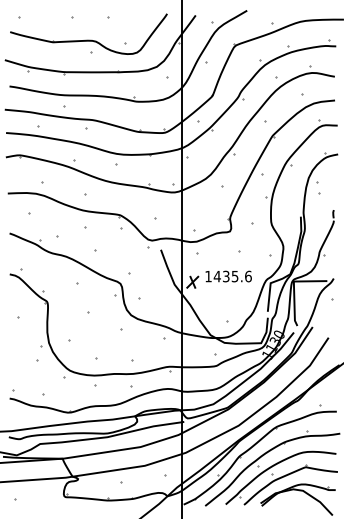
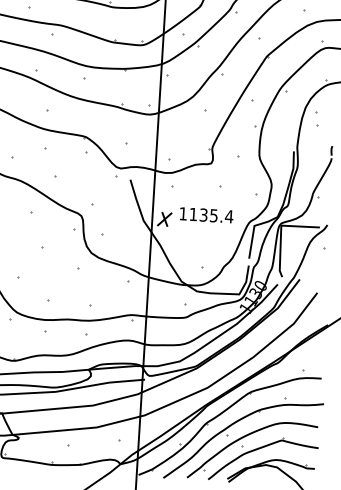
text: (232, 276) -> (210, 215), 1435.6 -> 1135.4

